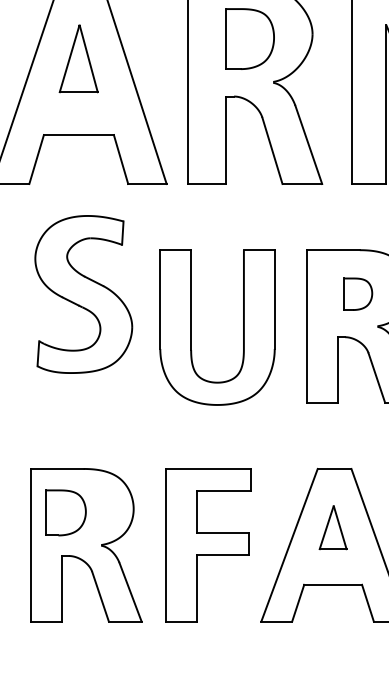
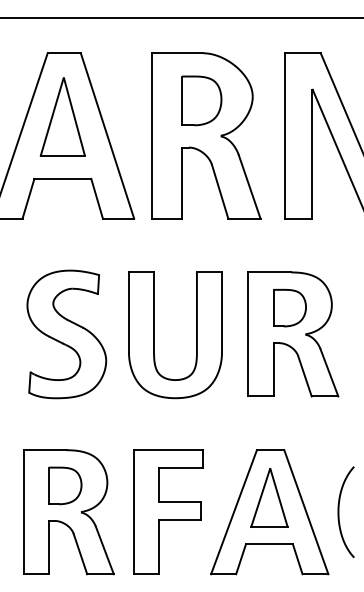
part: (78, 58) -> (62, 116), size x1.43
part: (83, 294) -> (66, 334), moved
part: (357, 294) -> (289, 308), size x1.43
part: (66, 512) -> (65, 485), moved
part: (333, 527) -> (269, 497), size x1.67

